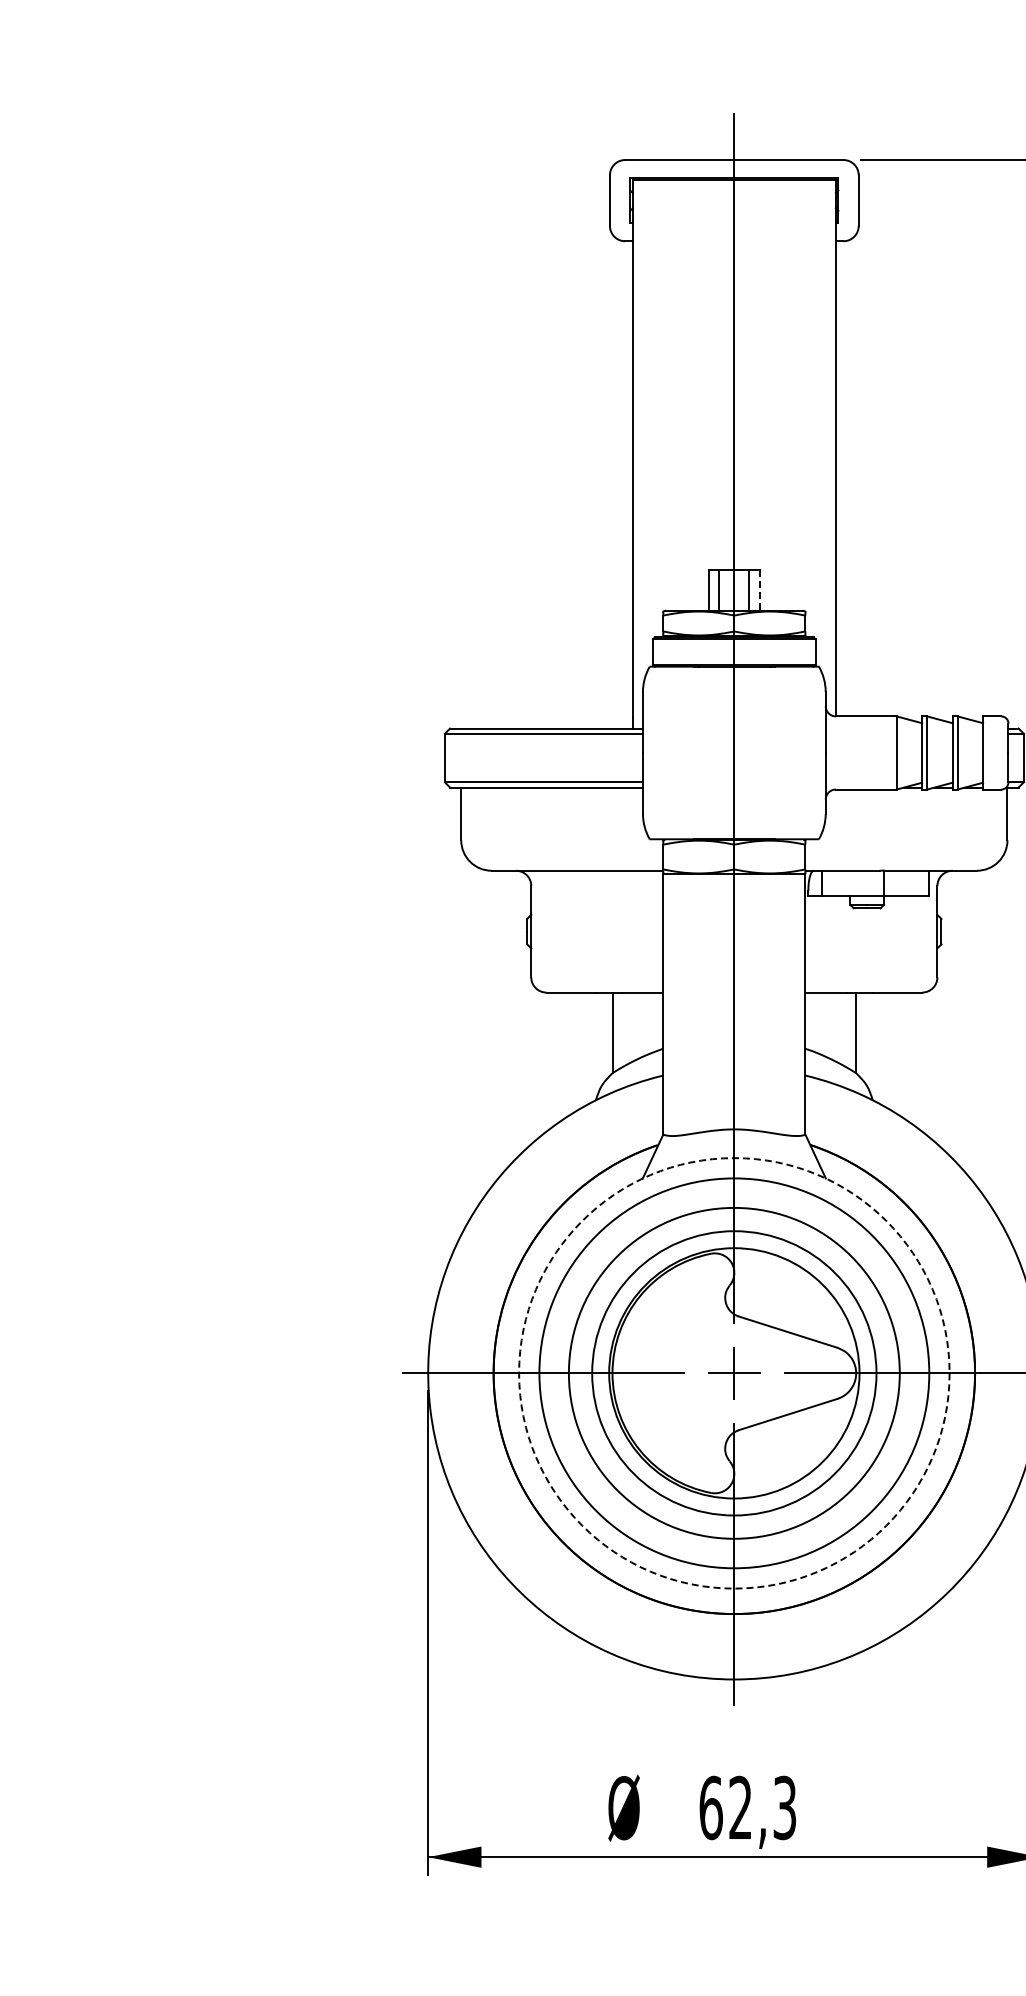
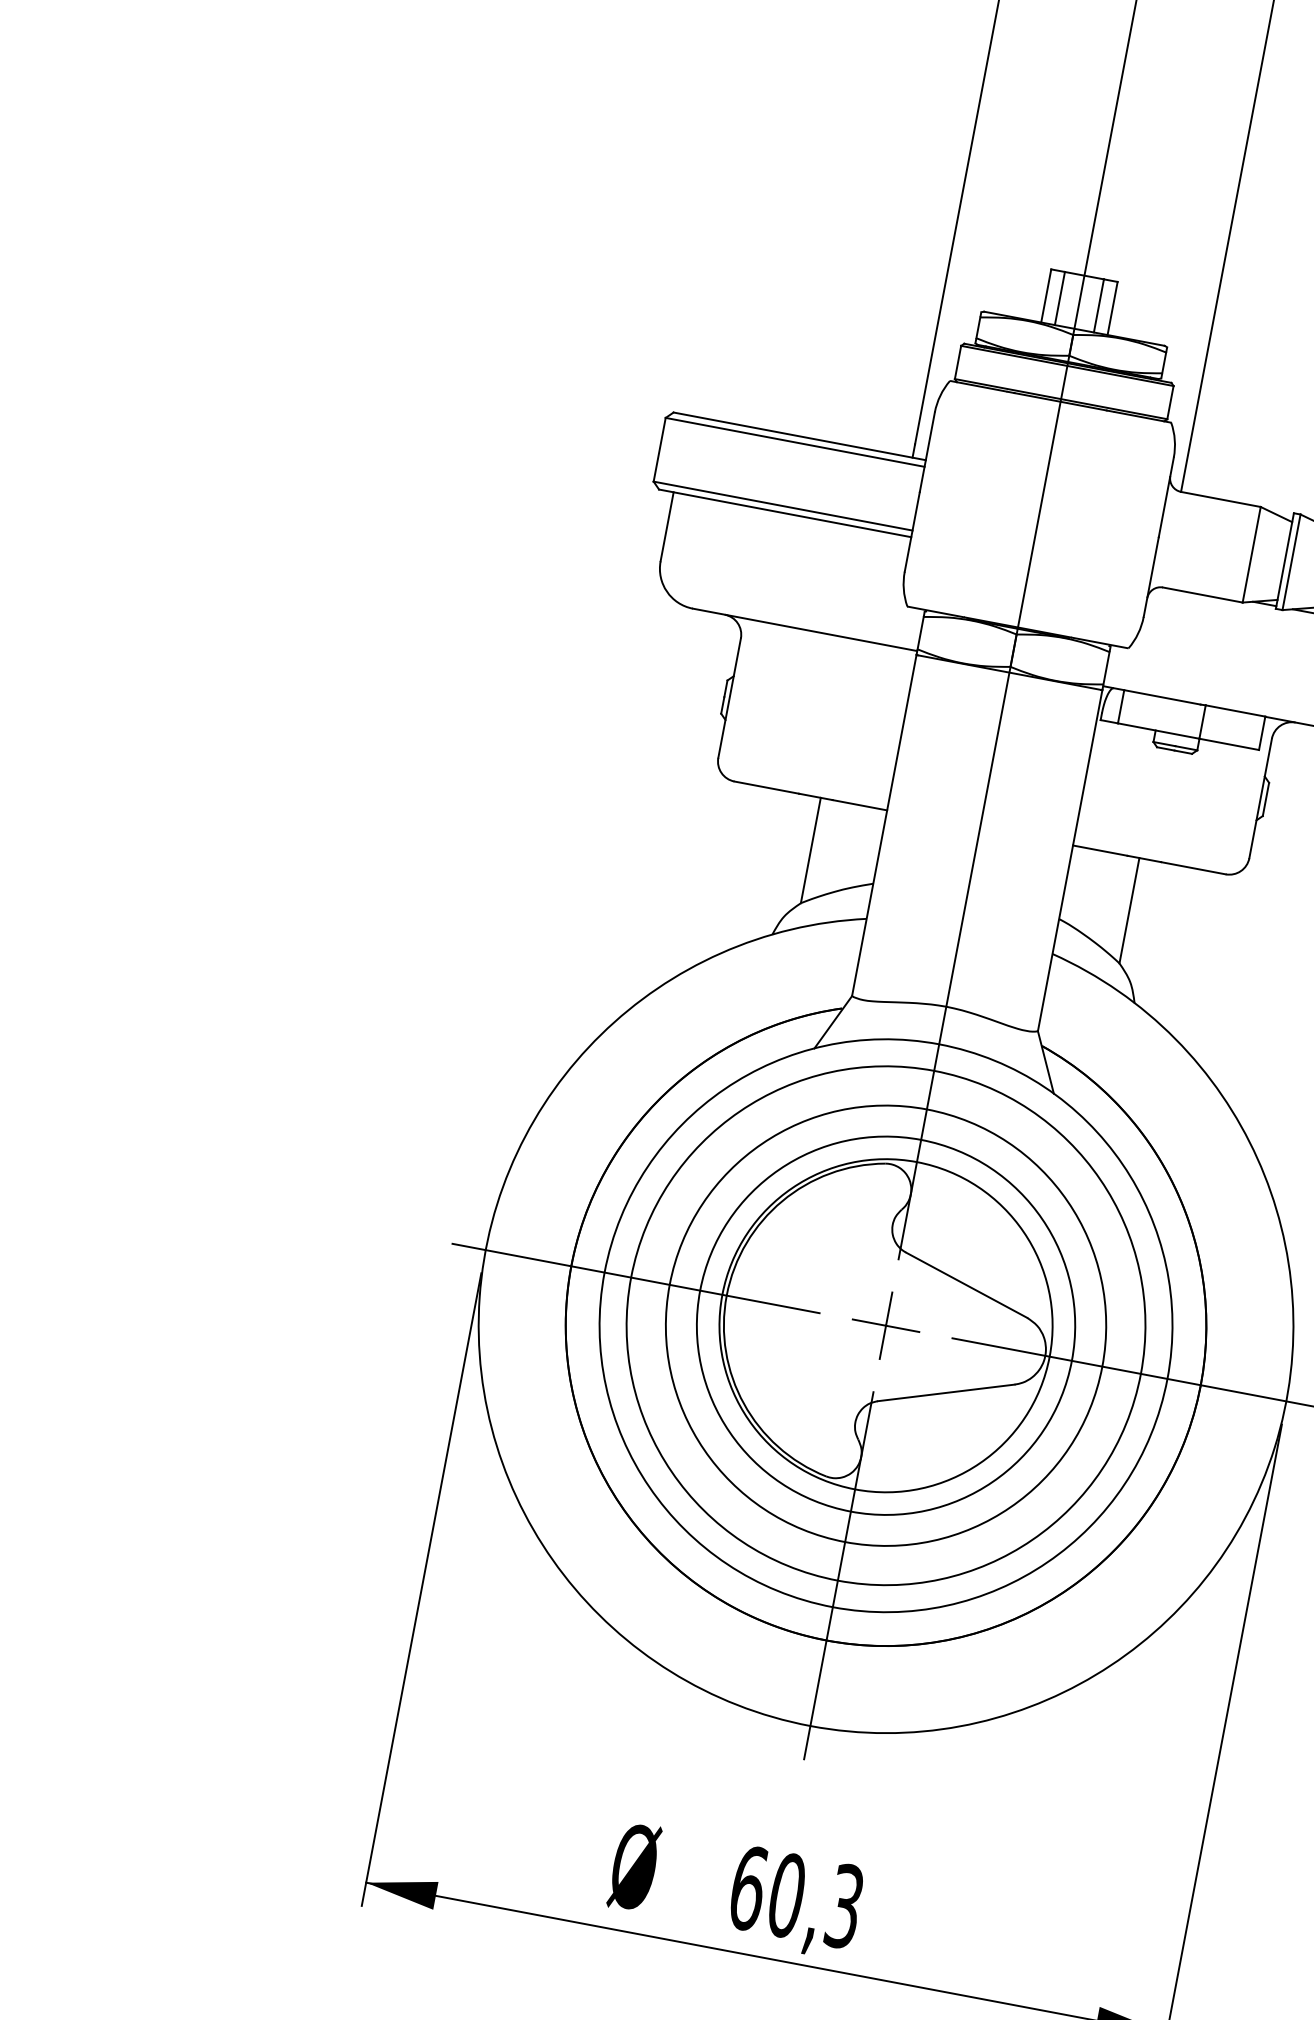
line: (759, 591) -> (1112, 309), dashed -> solid
circle: (734, 1373) -> (886, 1325), dashed -> solid
text: (740, 1807) -> (786, 1894), 62,3 -> 60,3

